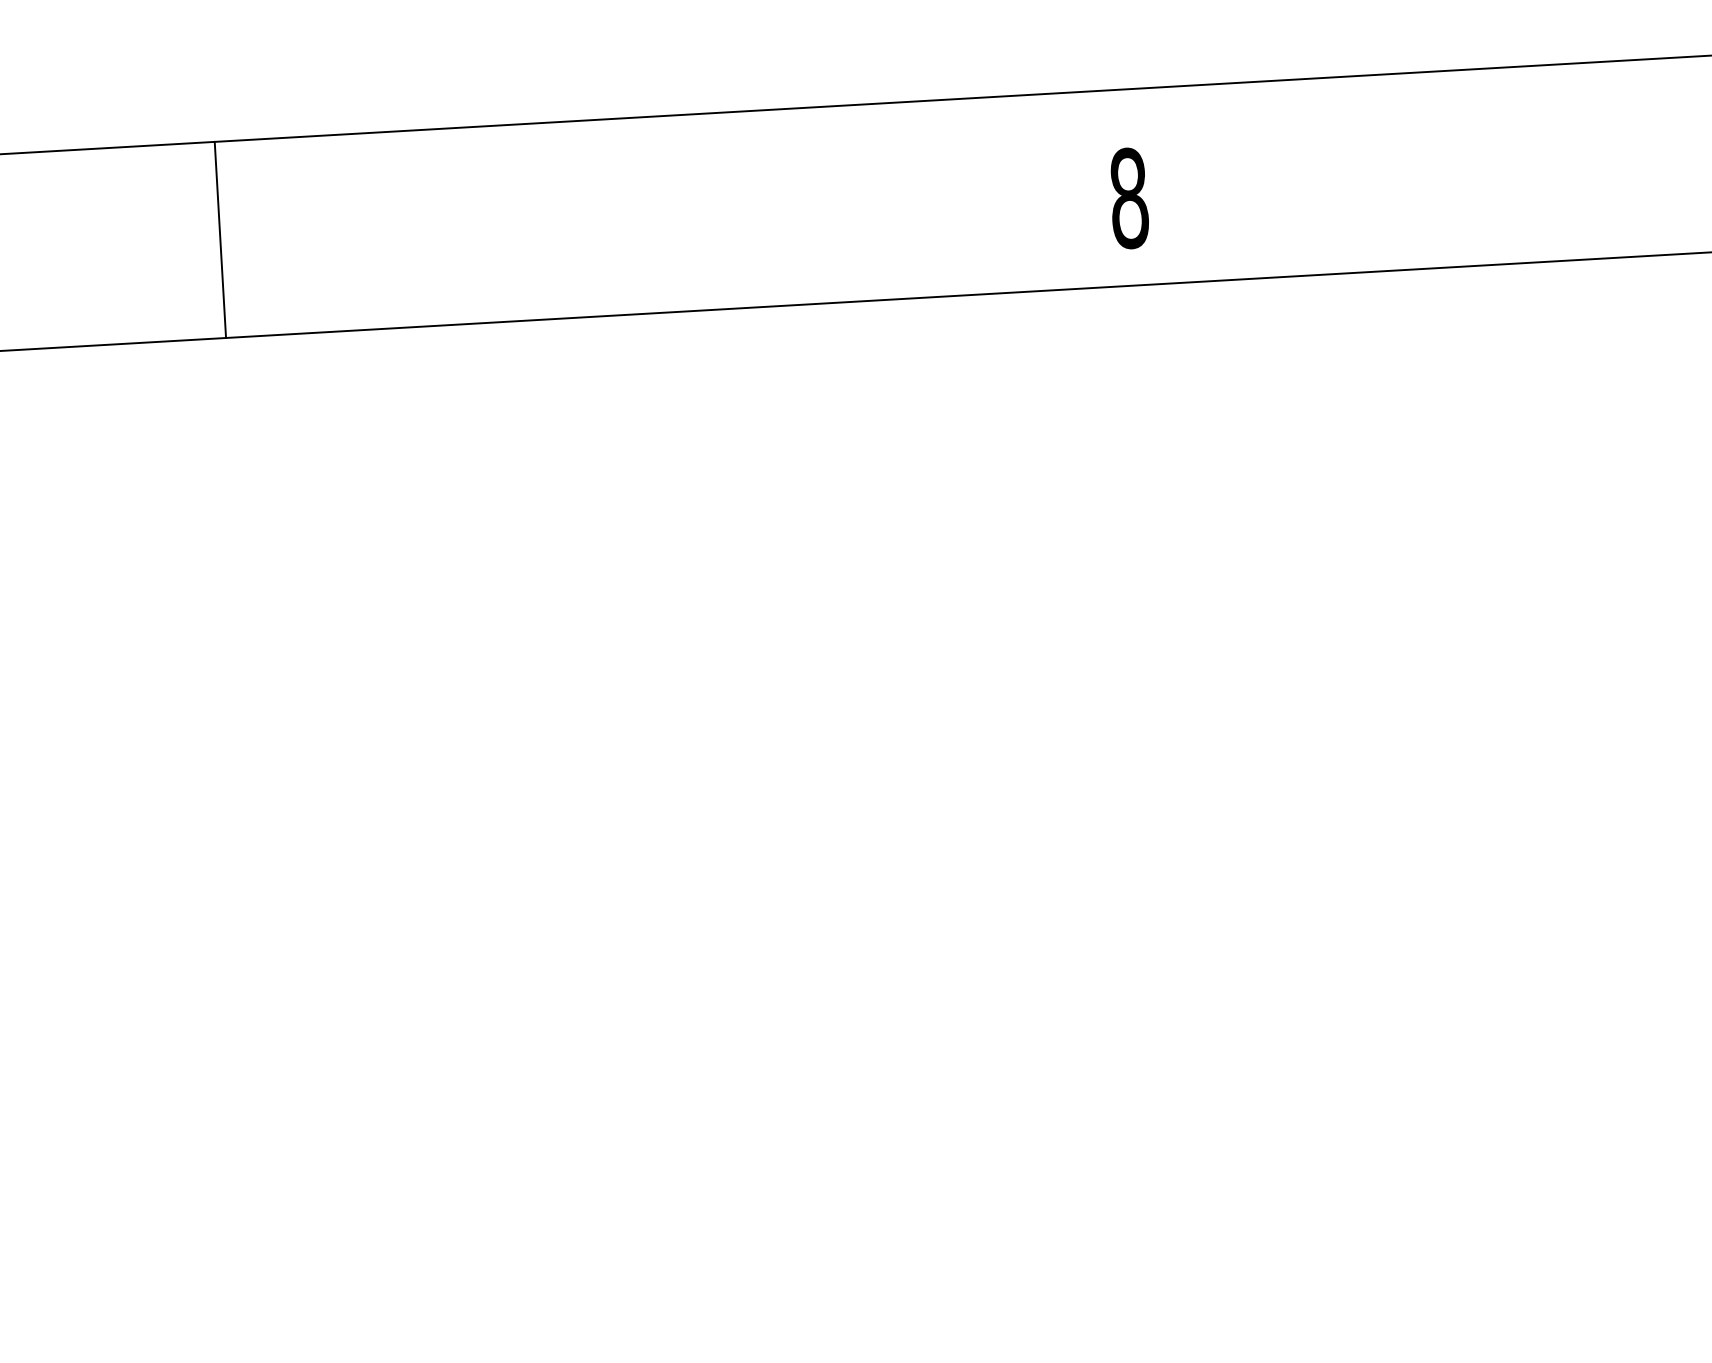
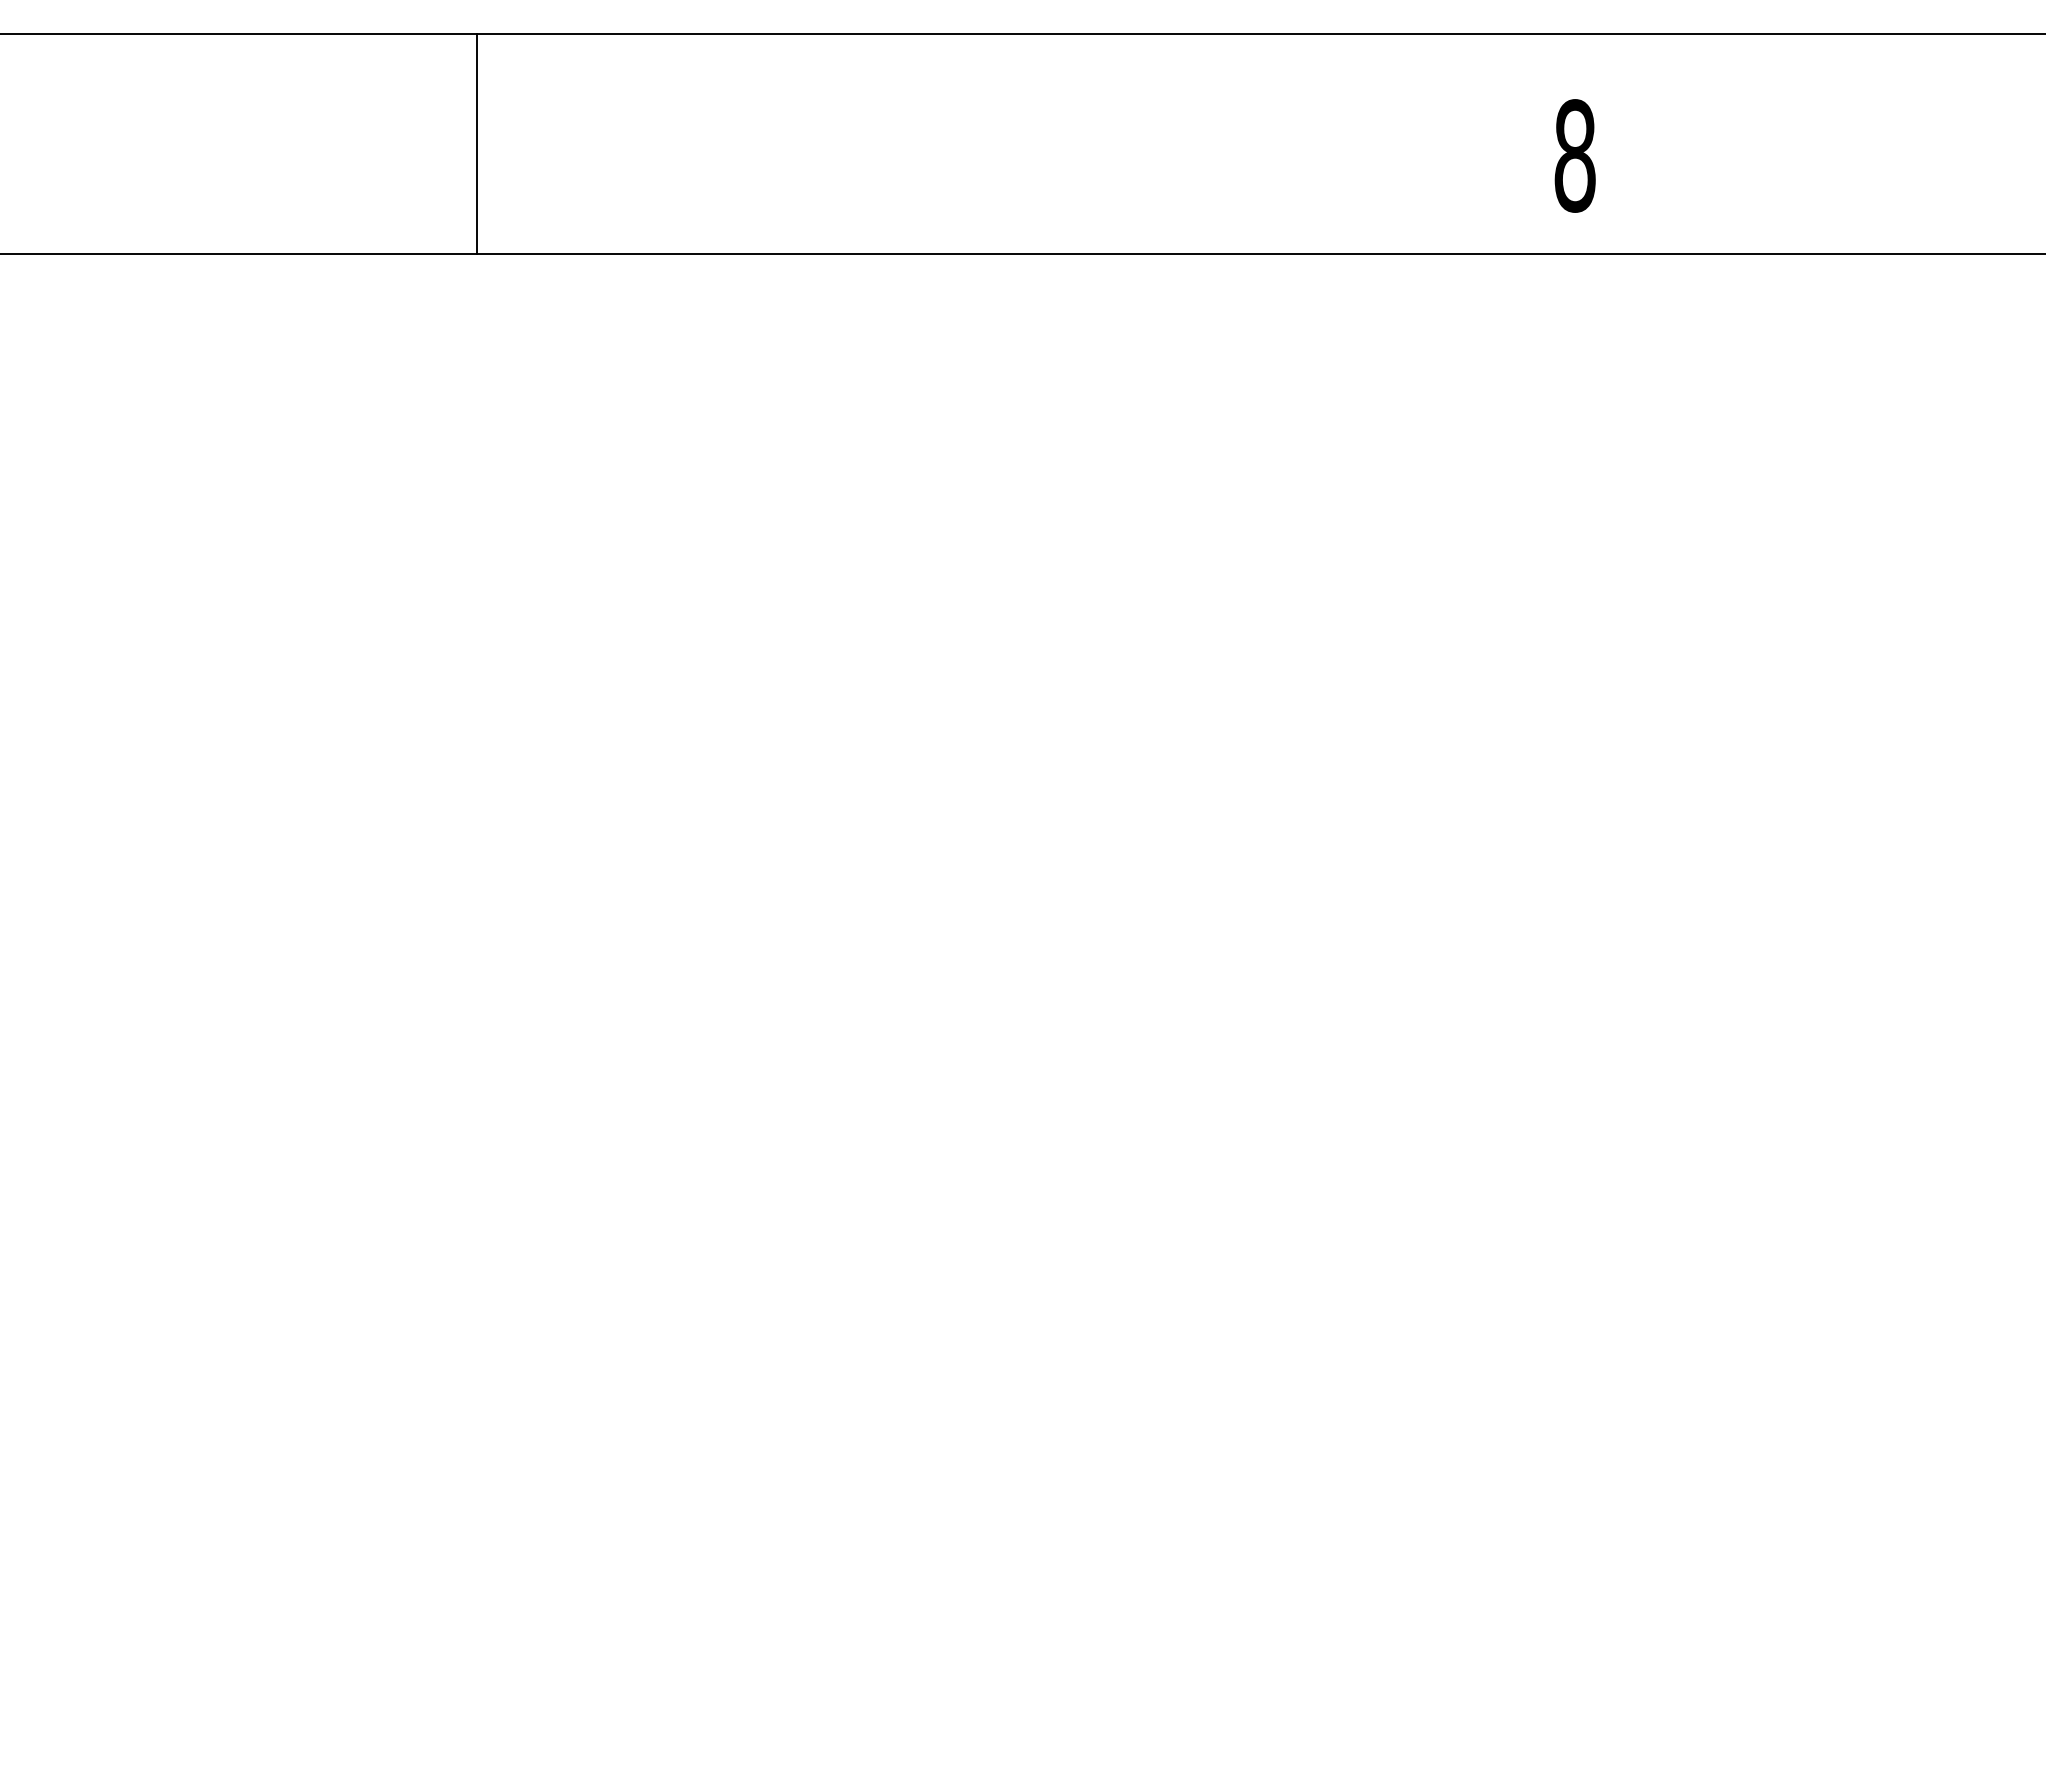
line: (220, 239) -> (477, 143), moved

